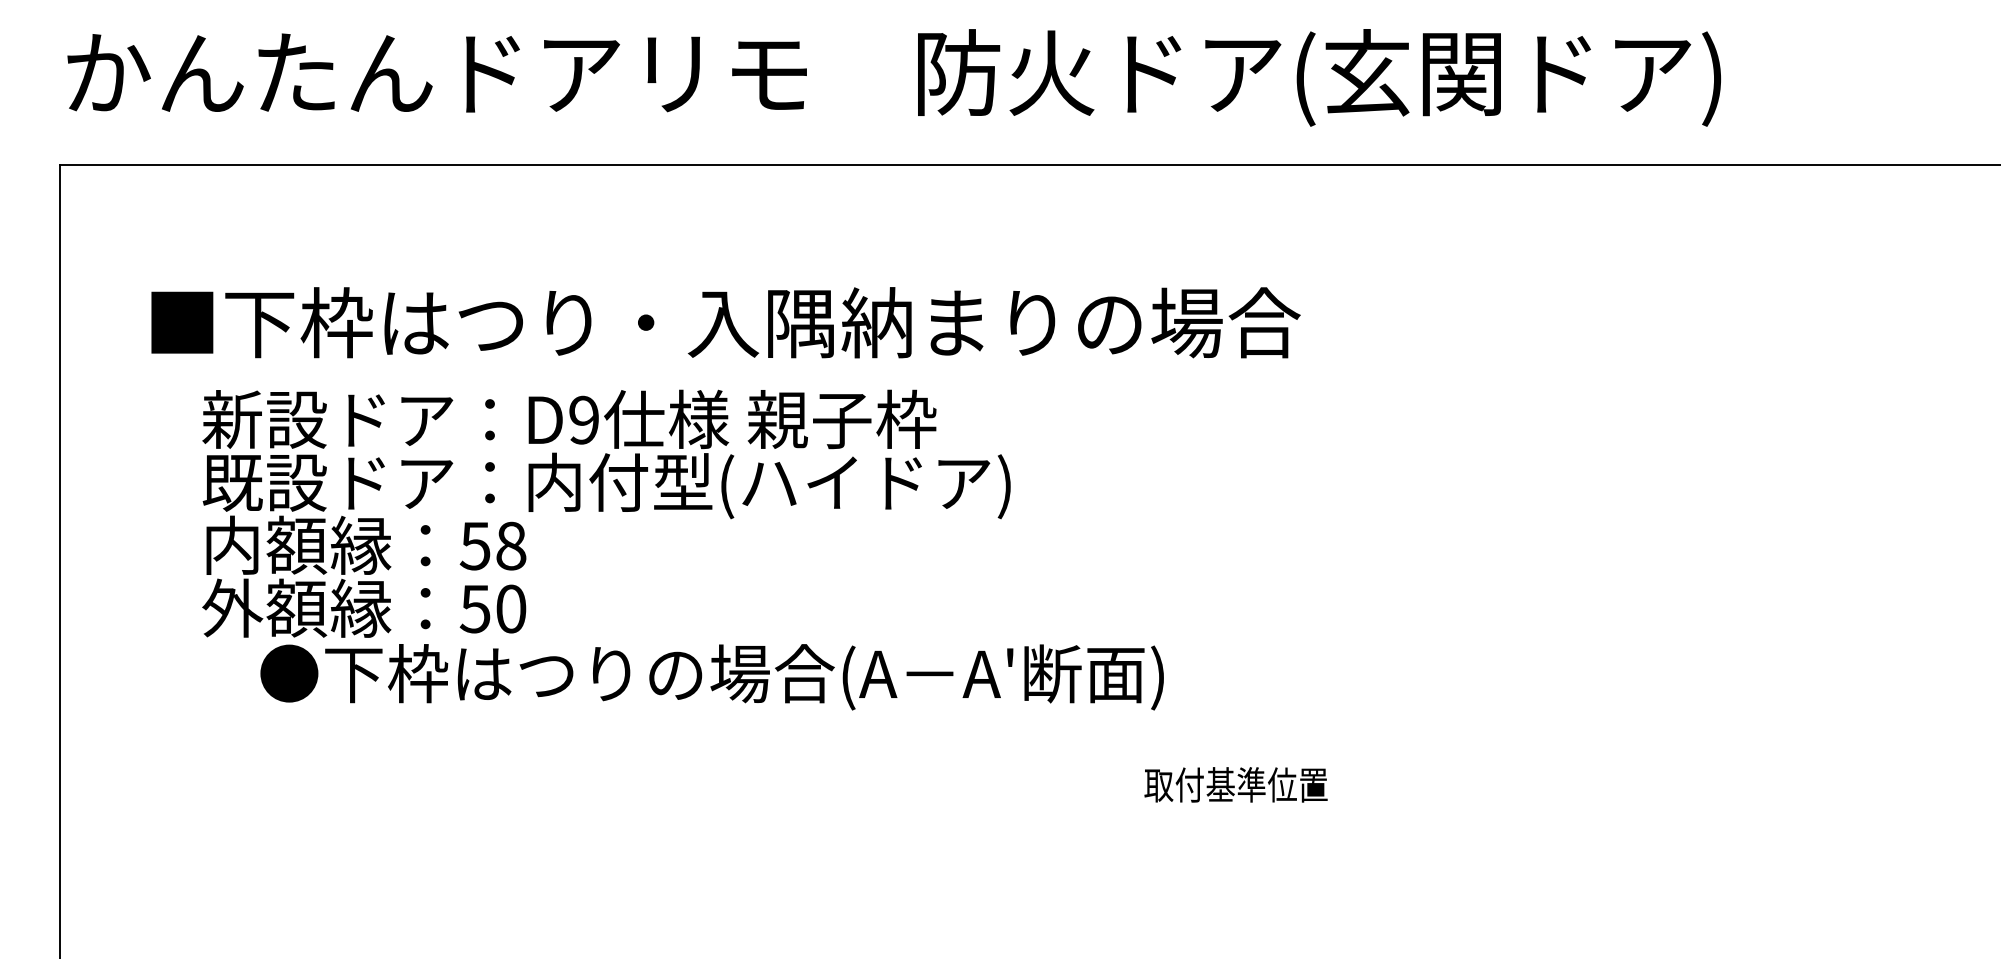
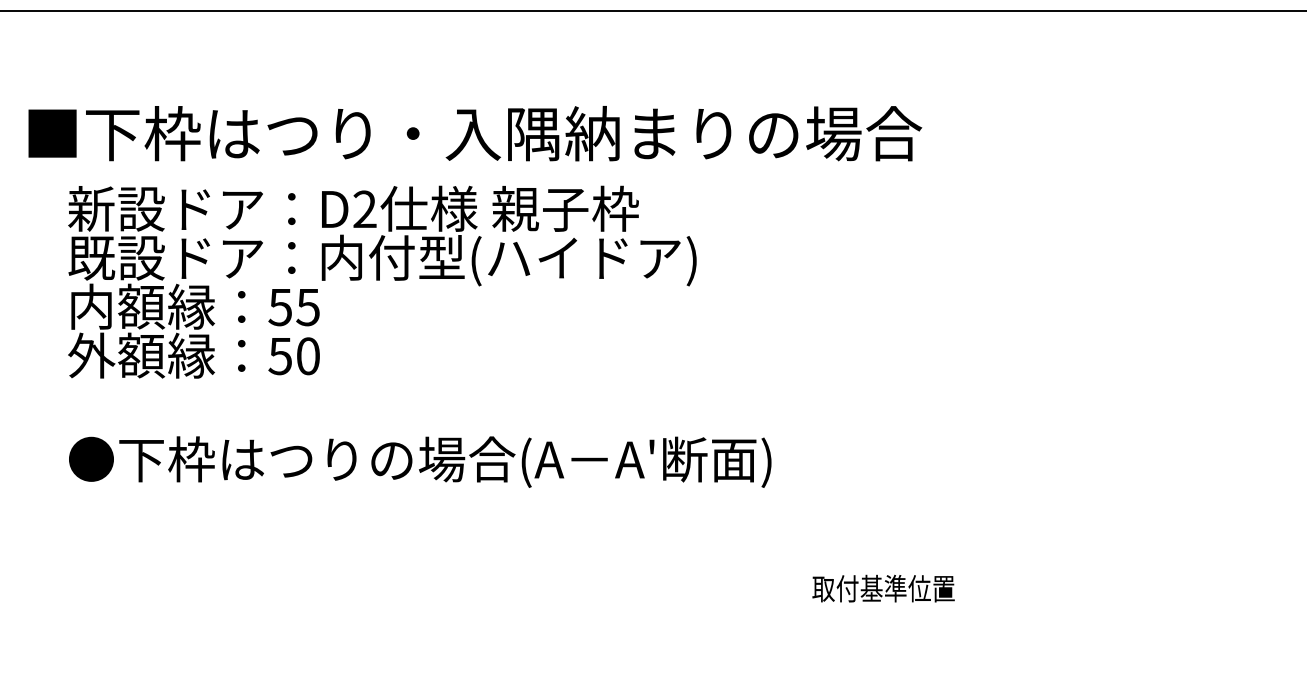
text: (584, 420) -> (365, 209), D9 -> D2
text: (510, 545) -> (307, 306), 58 -> 55
text: (711, 677) -> (419, 462), moved
text: (1235, 784) -> (883, 588), moved

